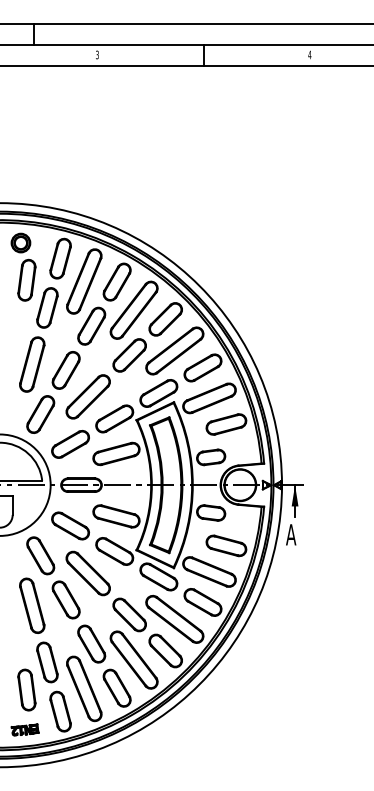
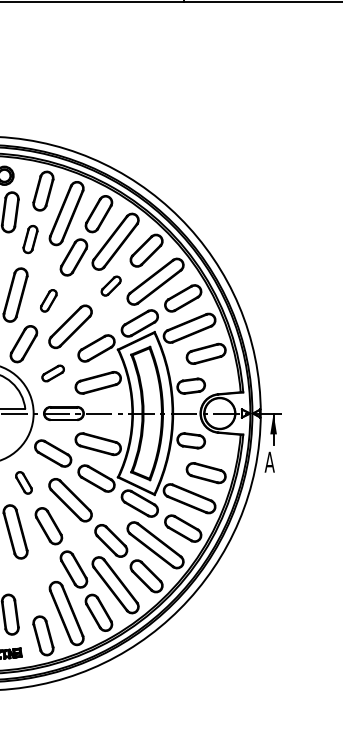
part: (47, 307) -> (30, 239), size x0.7
part: (129, 355) -> (111, 286), size x0.6
part: (65, 370) -> (48, 300), size x0.6
part: (70, 444) -> (53, 373), size x0.6
part: (40, 555) -> (23, 482), size x0.6
part: (47, 662) -> (30, 587), removed

